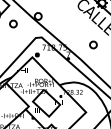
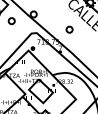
part: (93, 44) -> (69, 29), moved

